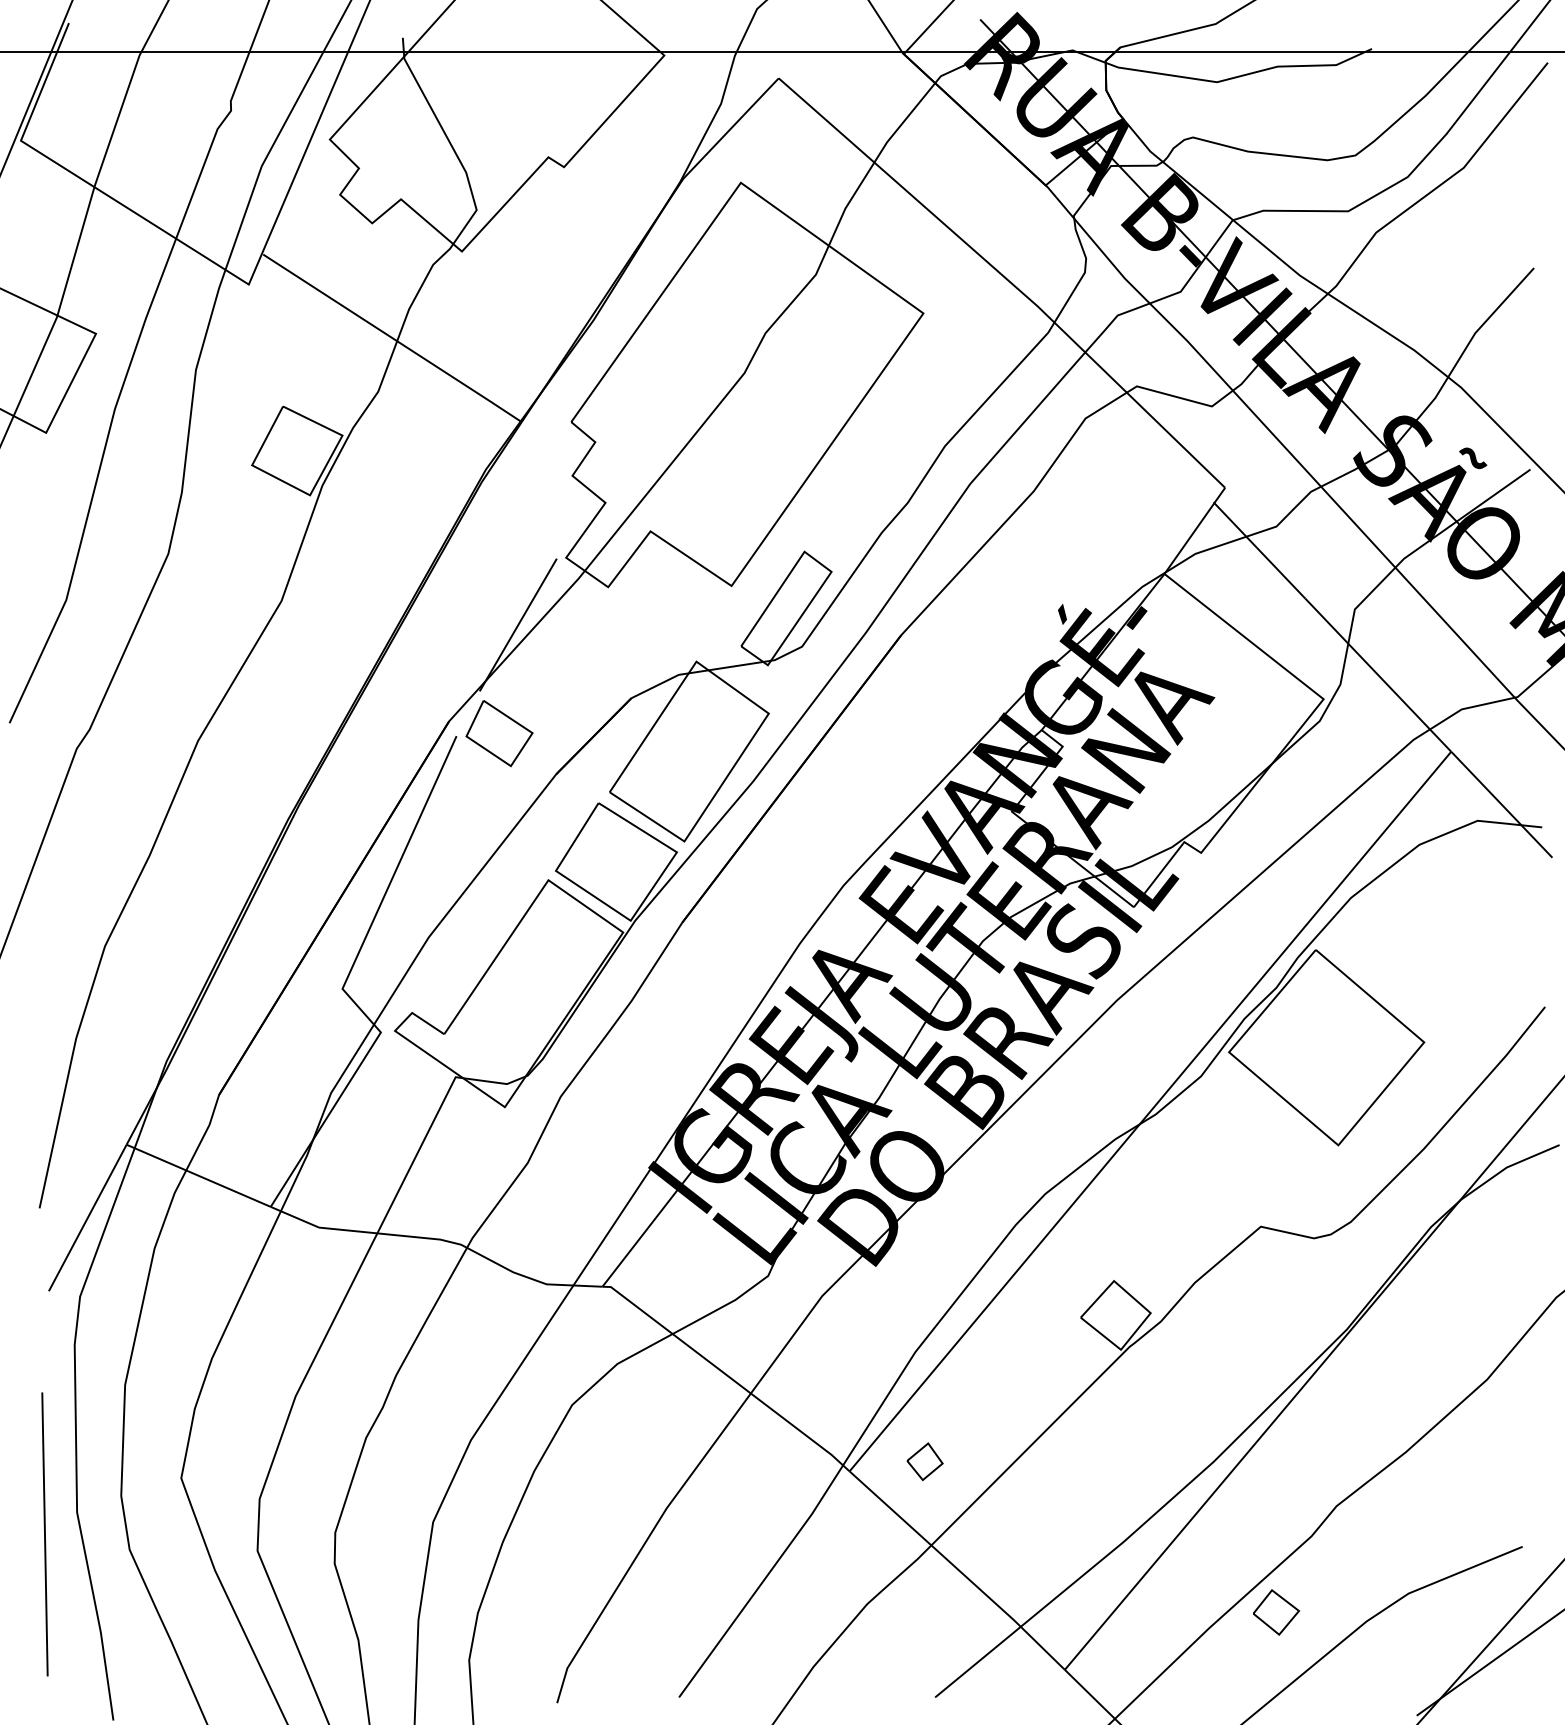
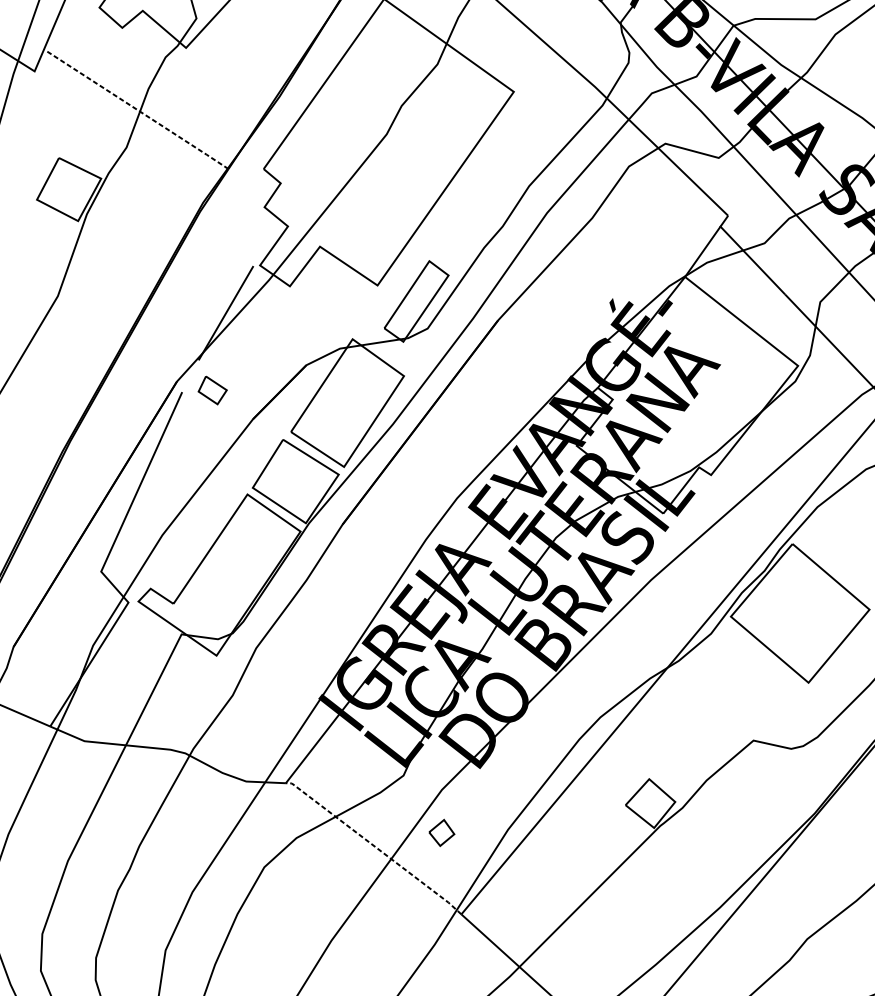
line: (393, 338) -> (137, 109), solid -> dashed
part: (499, 733) -> (212, 390), size x0.6
line: (727, 1375) -> (374, 846), solid -> dashed
part: (924, 1461) -> (441, 832), moved

